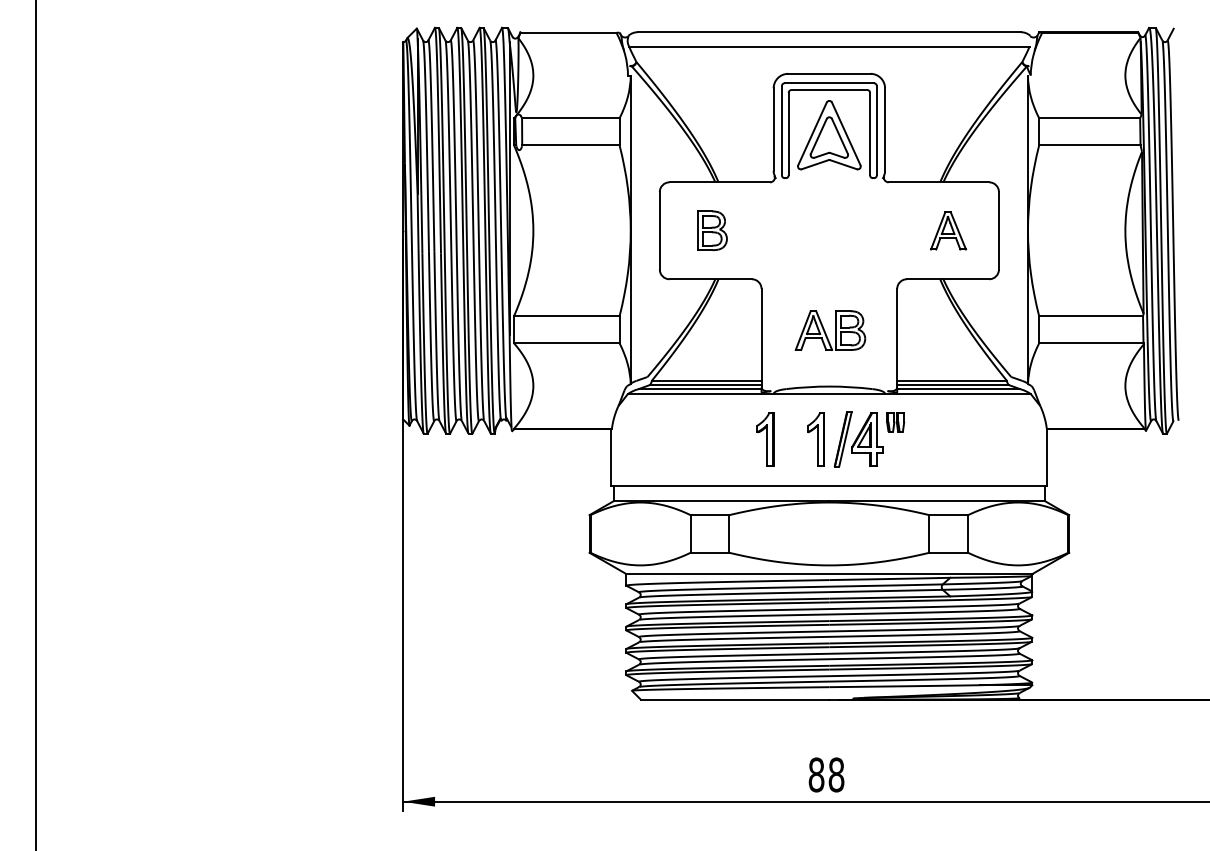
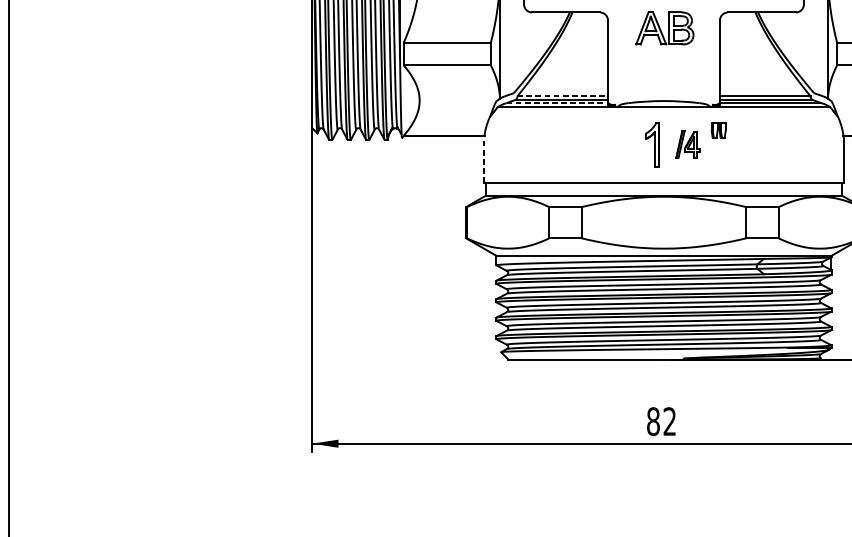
part: (830, 330) -> (664, 28), moved
line: (706, 380) -> (562, 96), solid -> dashed
line: (700, 389) -> (557, 103), solid -> dashed
part: (765, 439) -> (611, 144), removed
part: (858, 439) -> (688, 144), size x0.6
line: (611, 457) -> (484, 159), solid -> dashed
text: (836, 774) -> (669, 421), 88 -> 82

